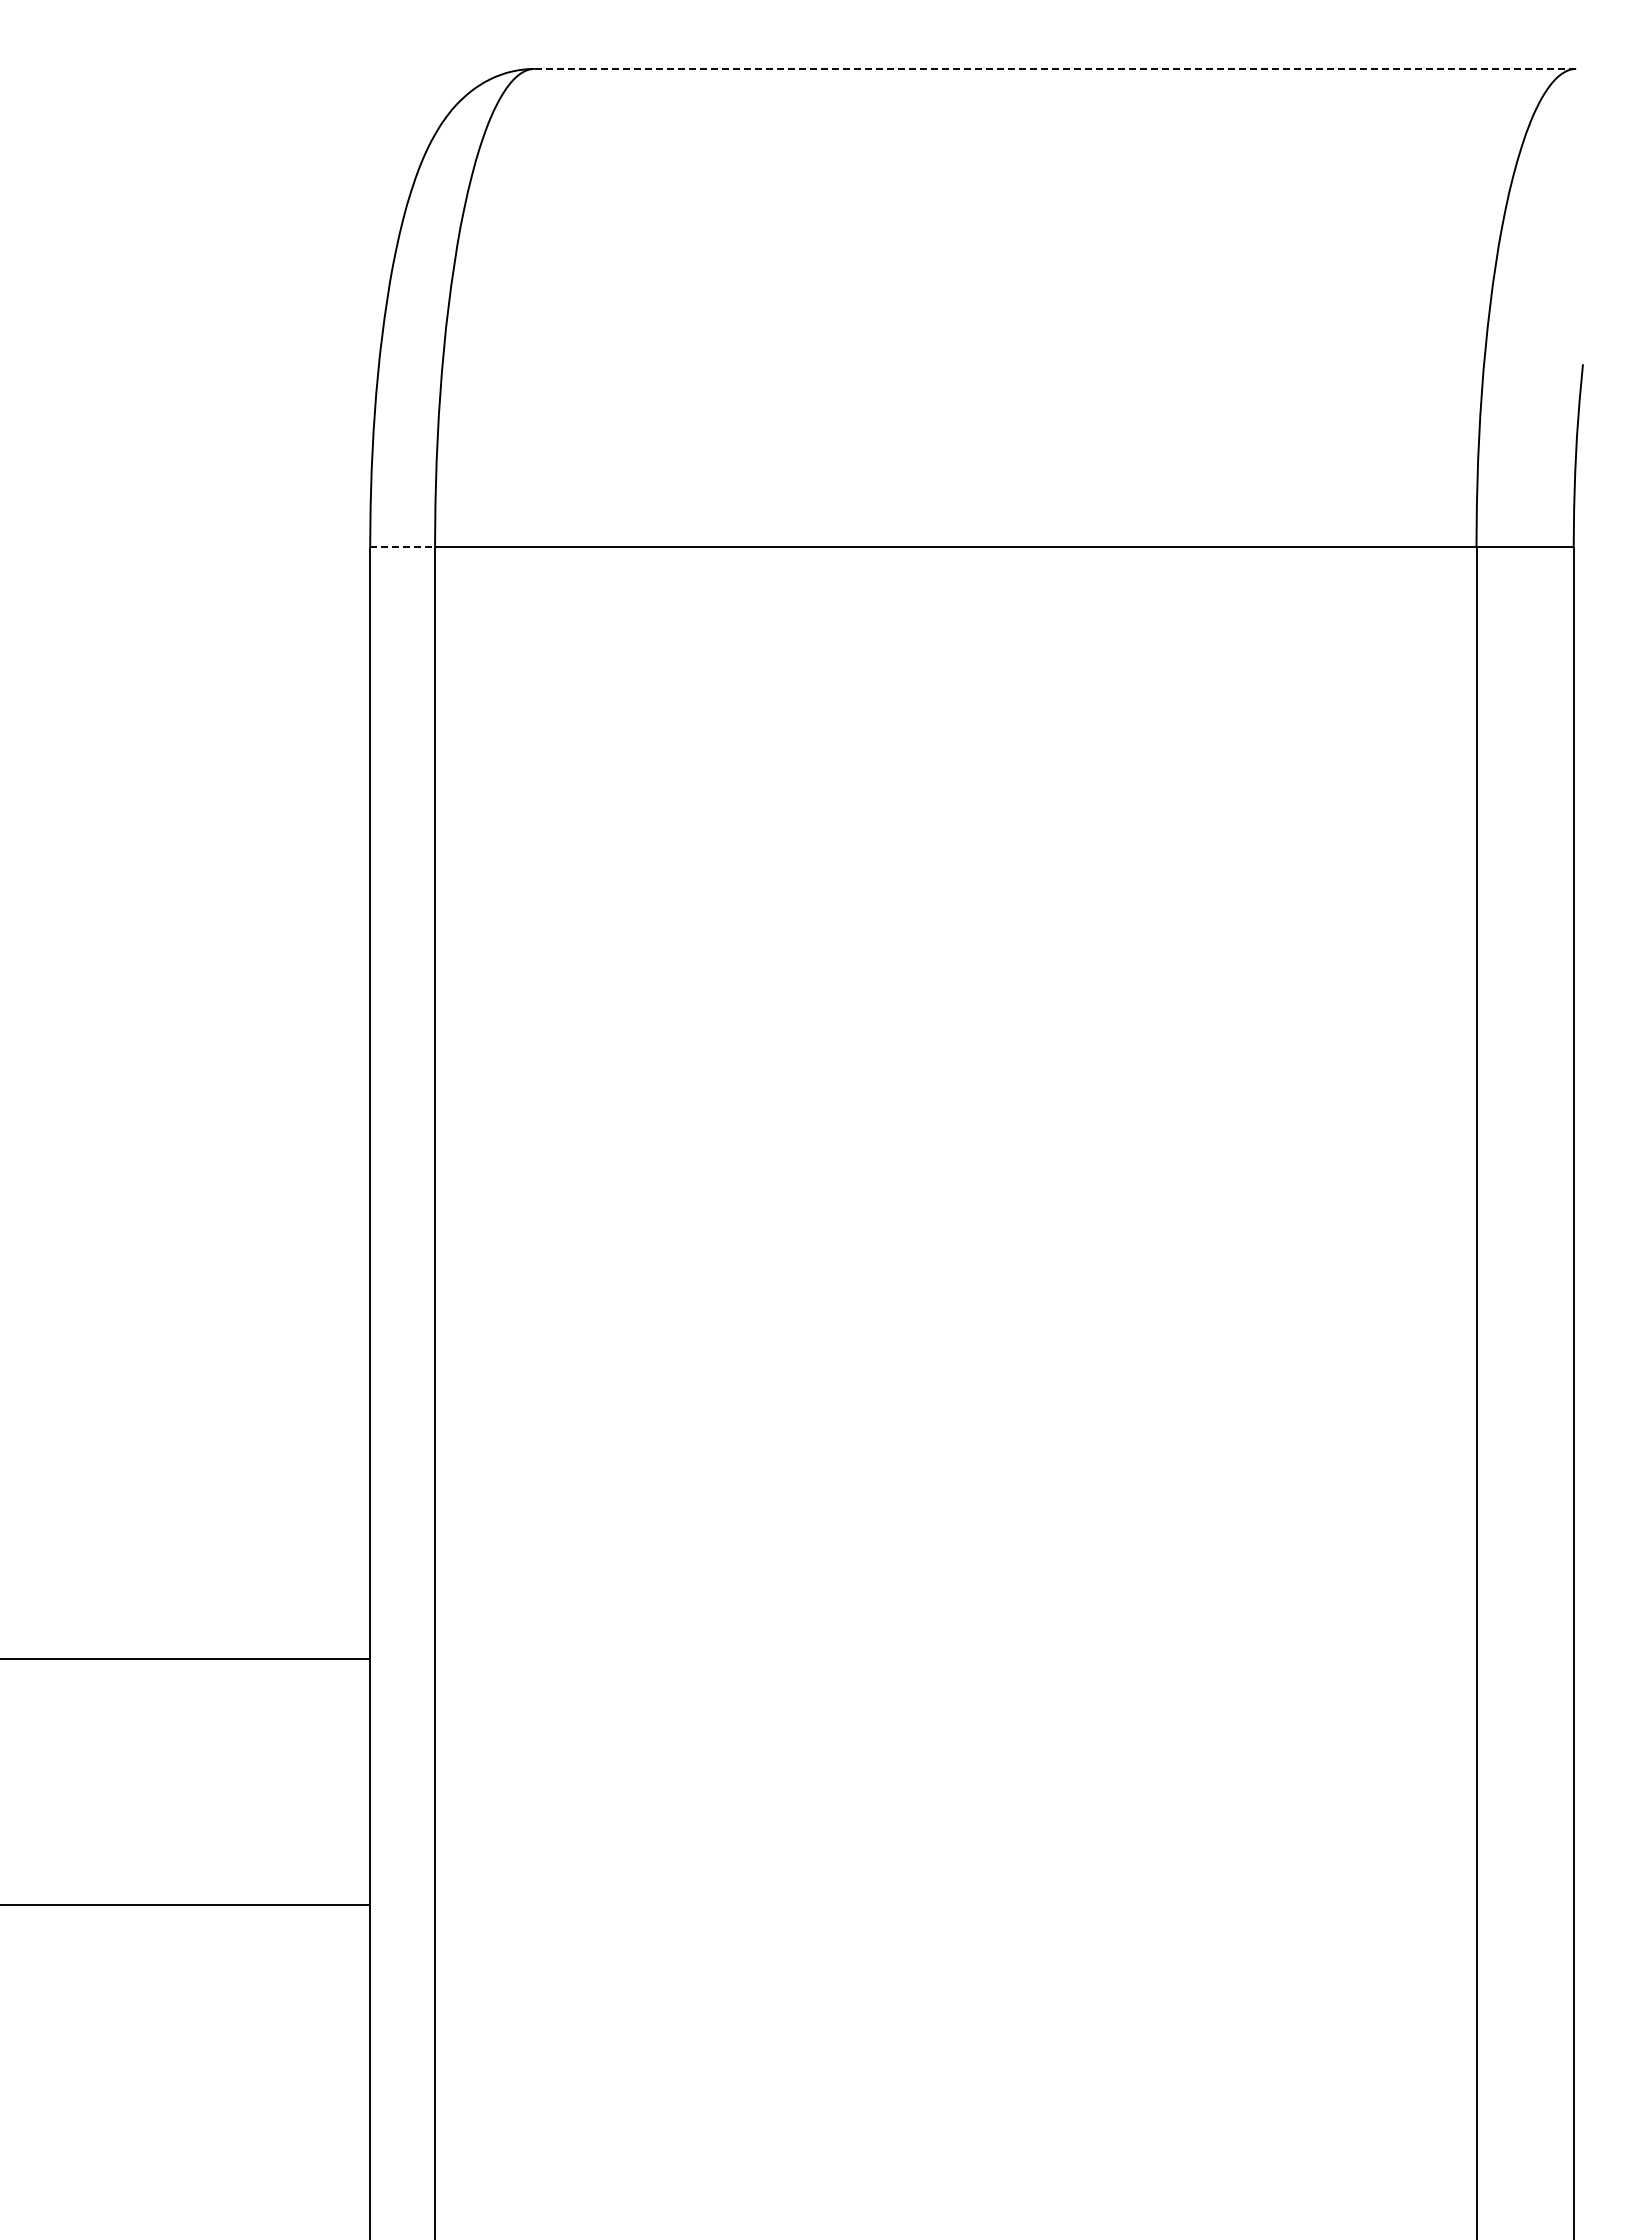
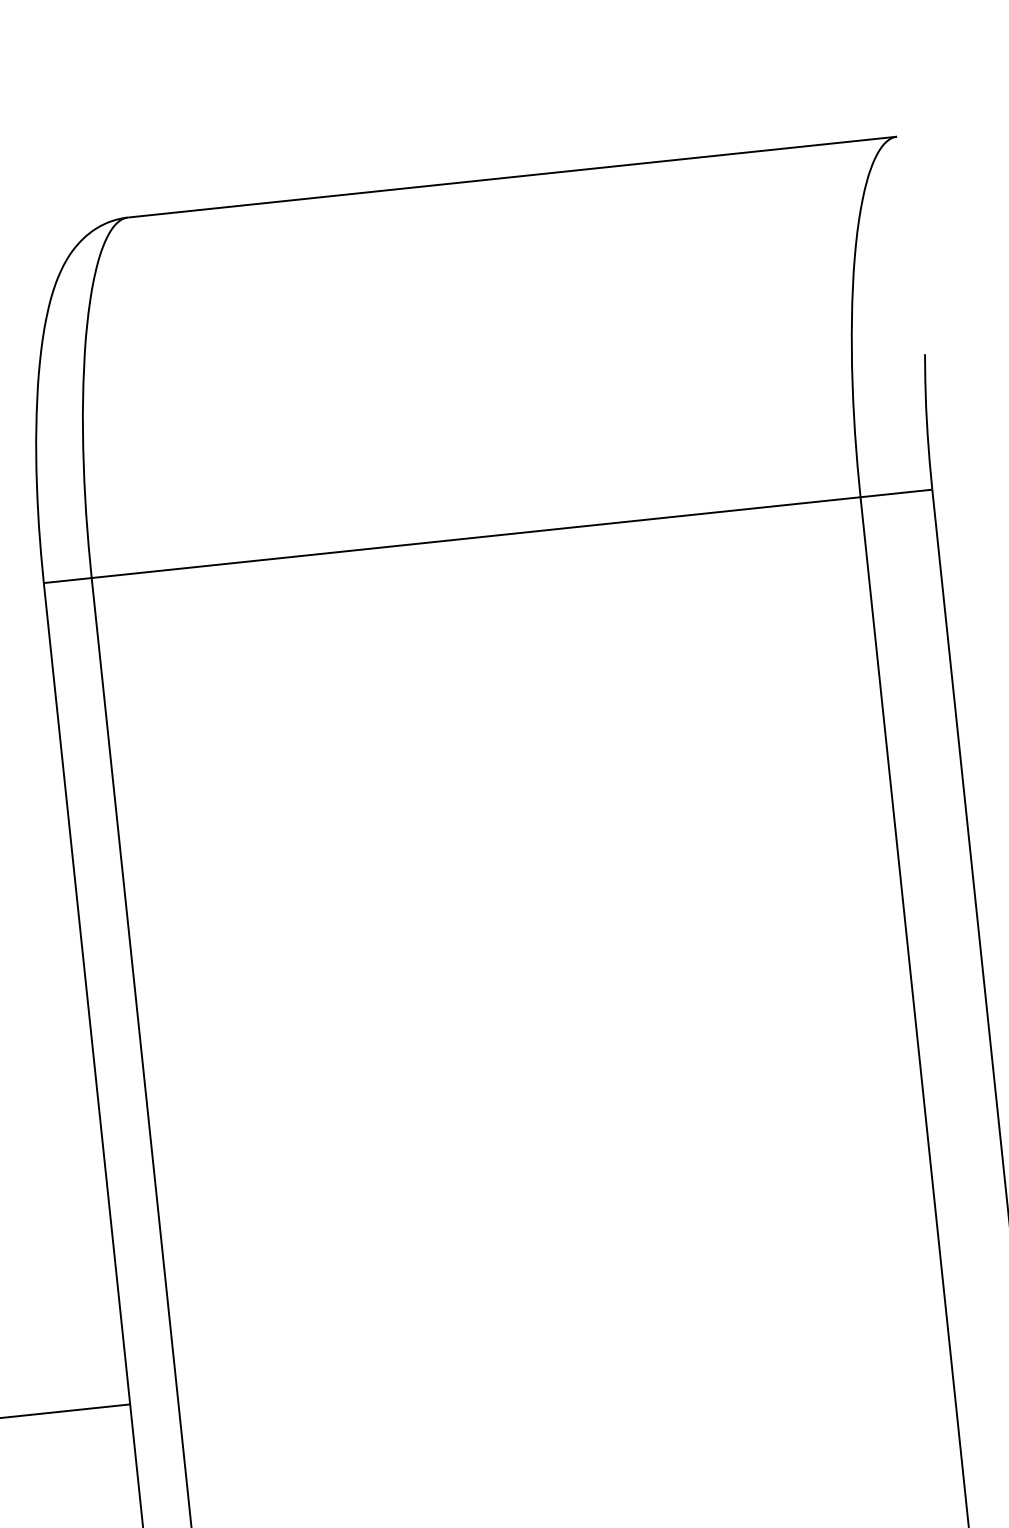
line: (1055, 68) -> (512, 176), dashed -> solid
line: (403, 546) -> (68, 580), dashed -> solid

